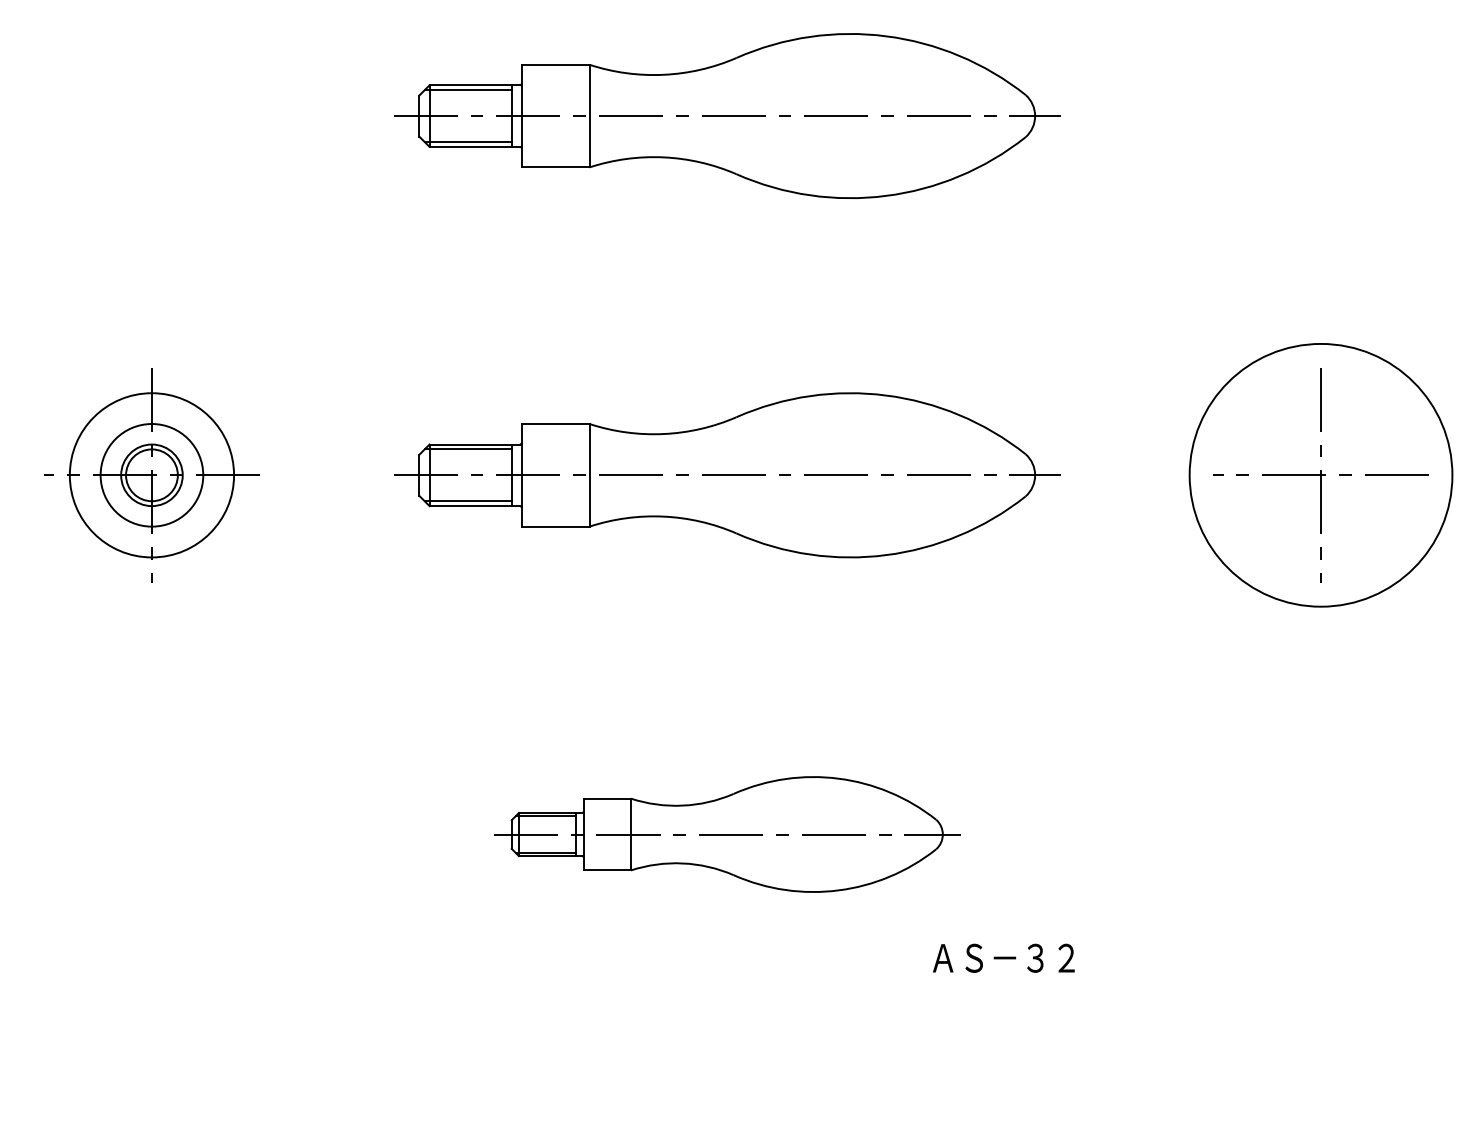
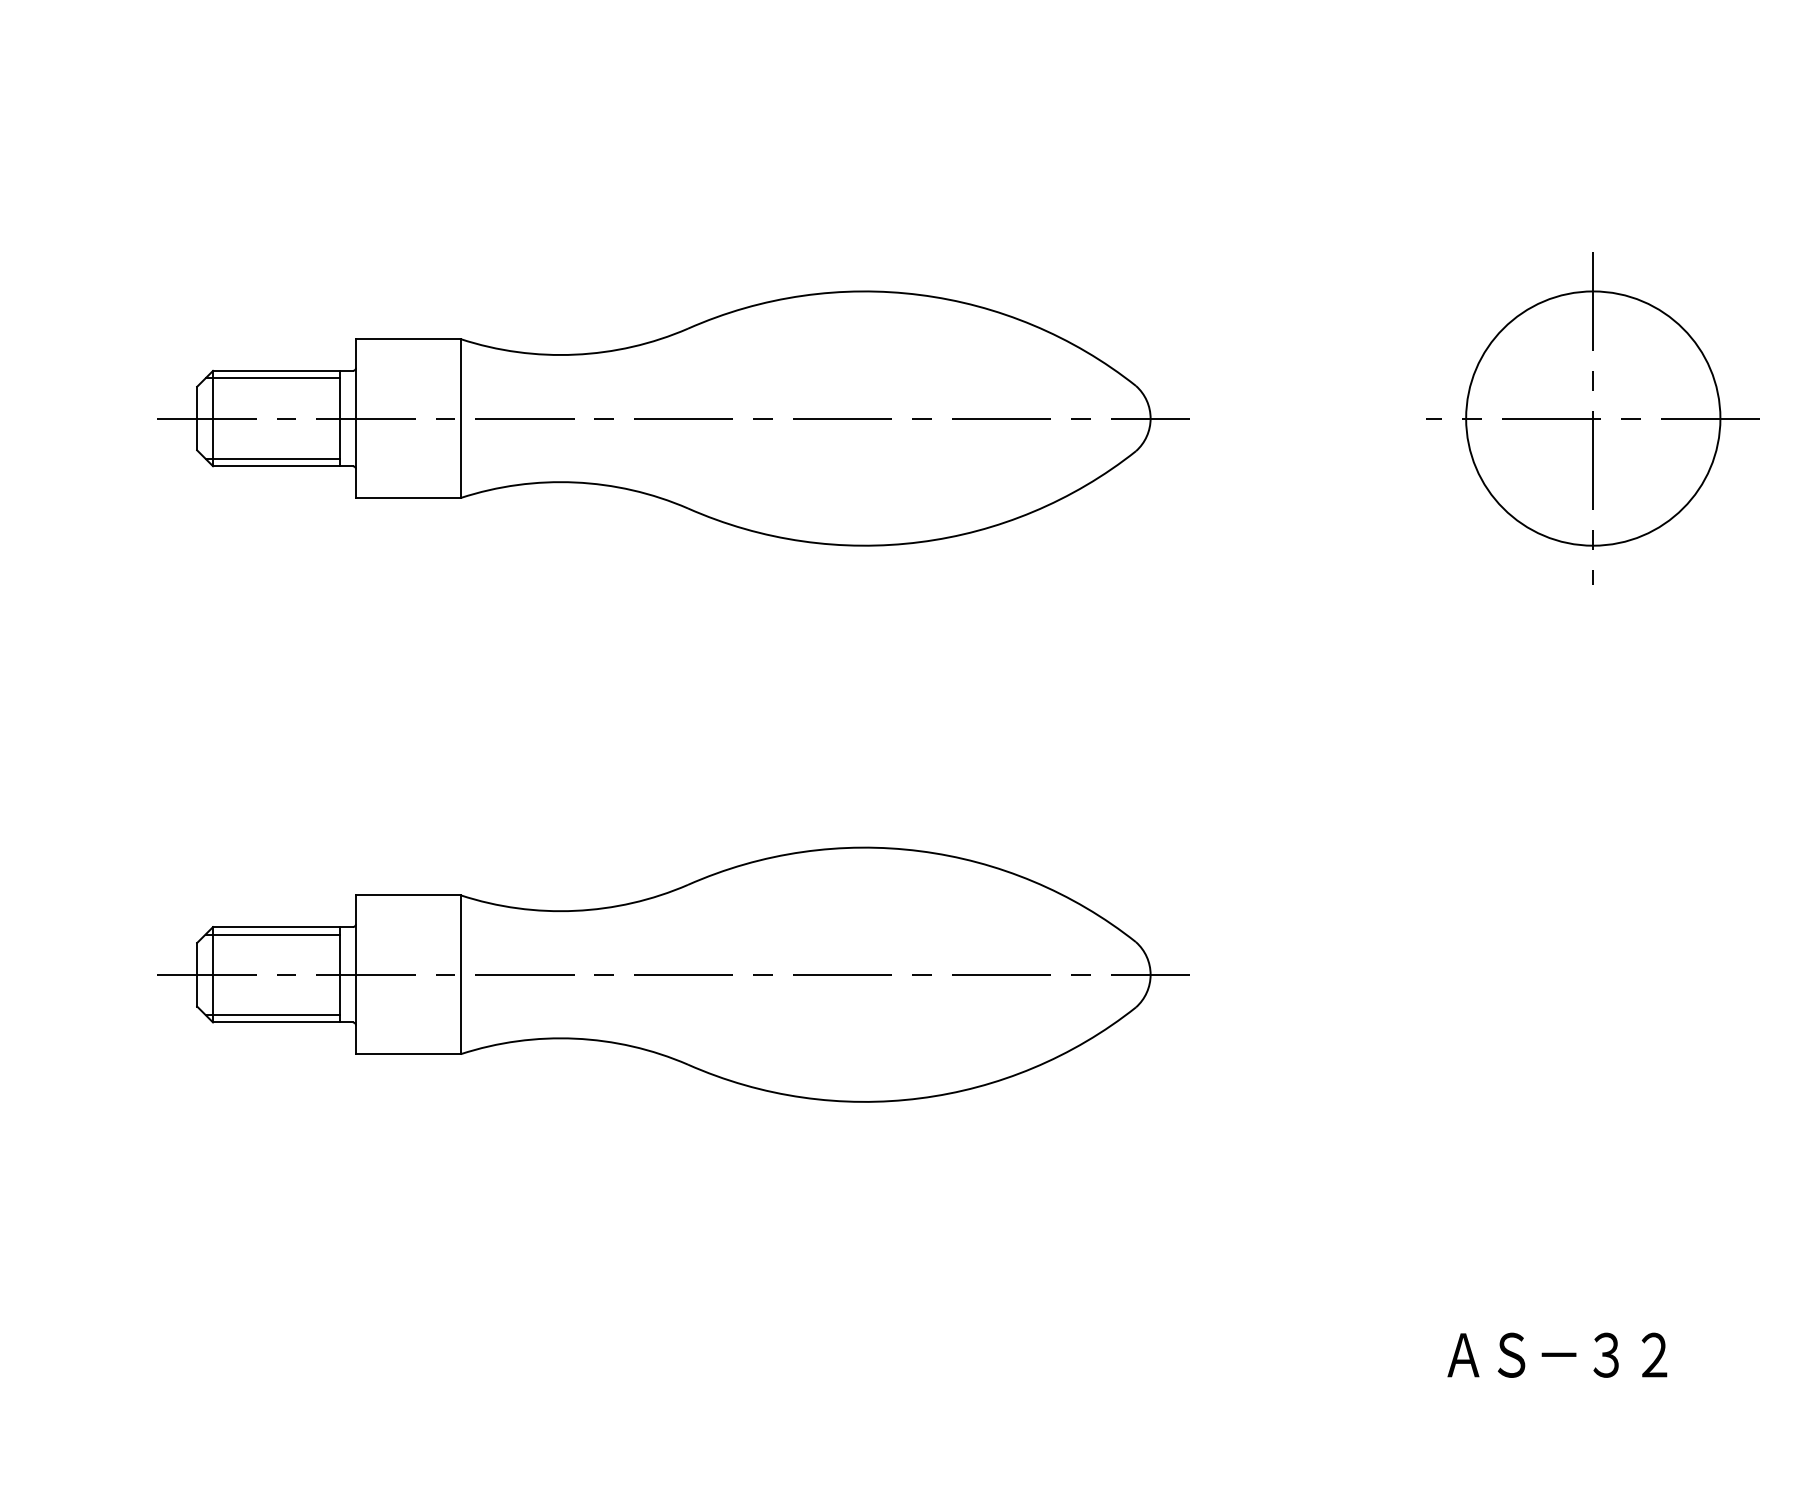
circle: (1320, 475) -> (1592, 418), size x0.62
part: (727, 834) -> (674, 974), size x1.43
text: (1003, 957) -> (1556, 1354), moved

